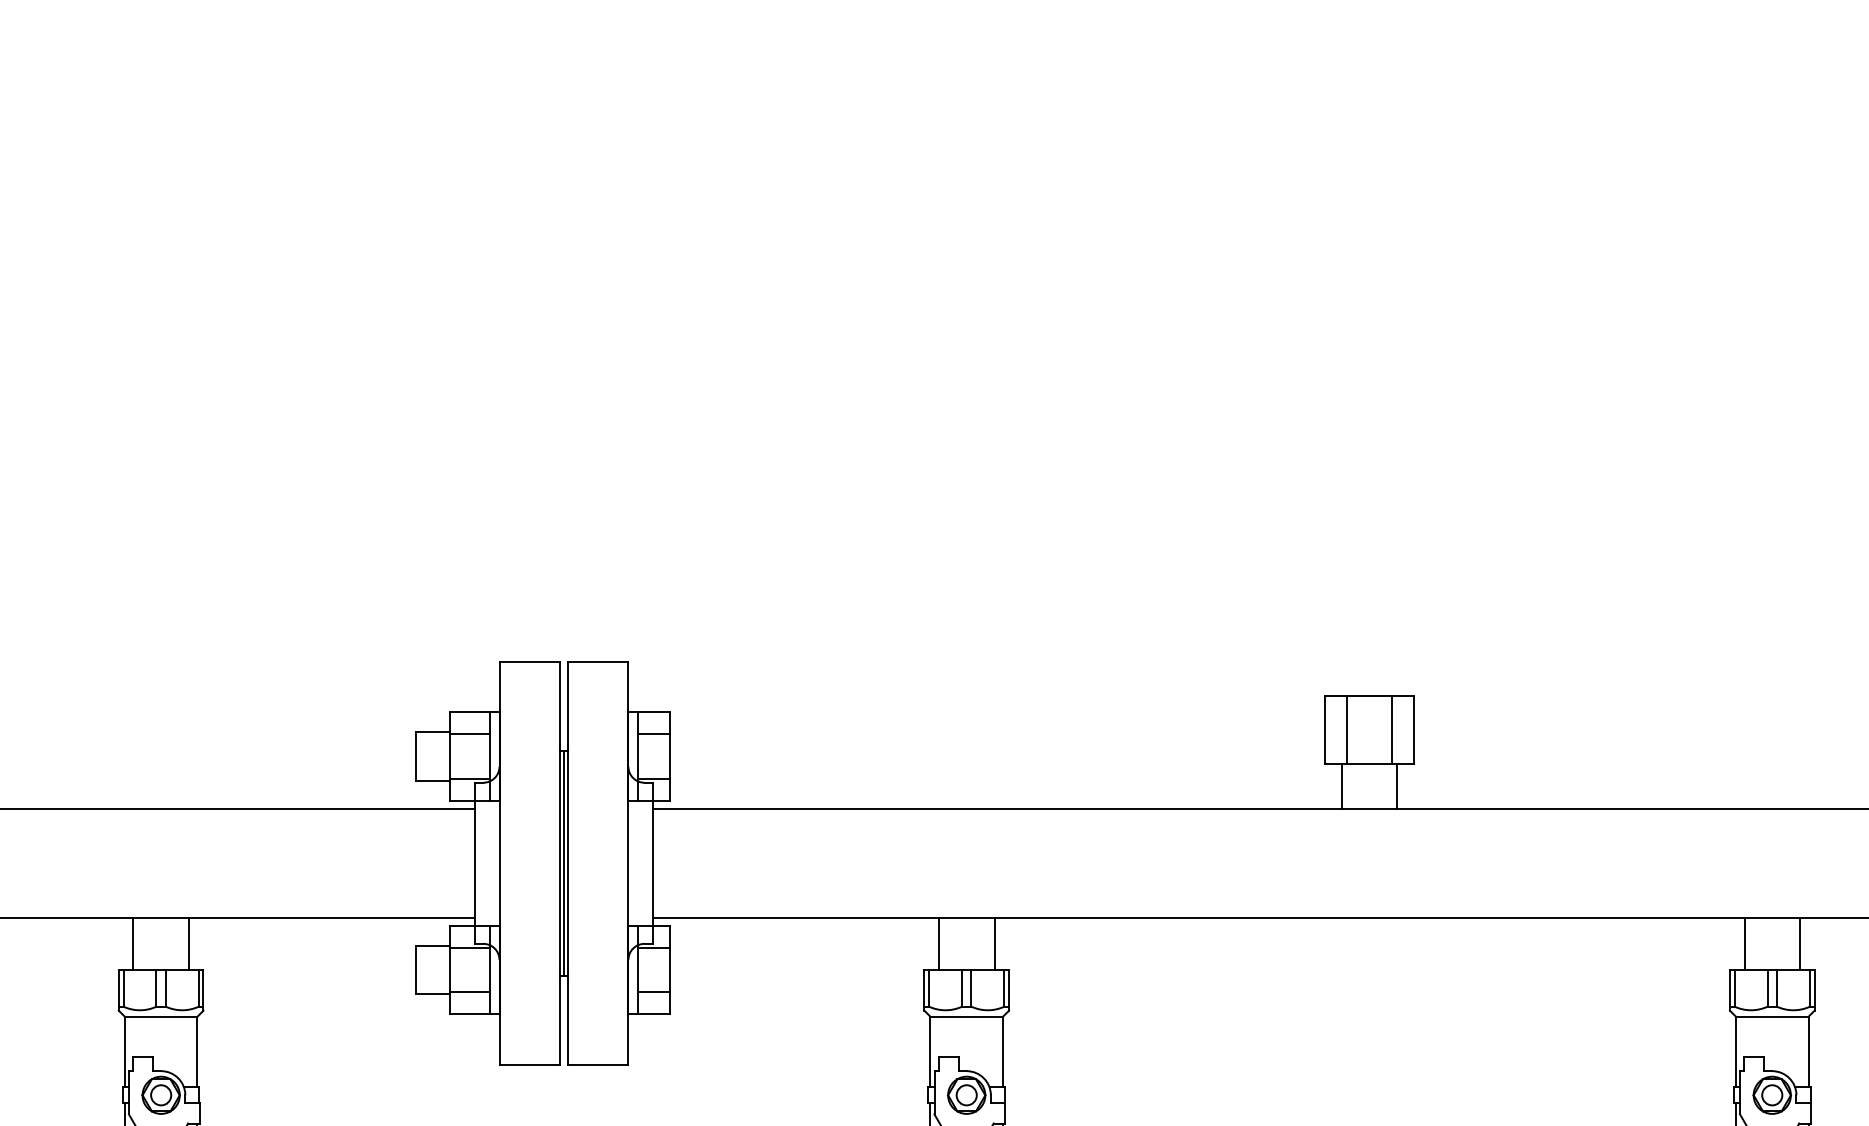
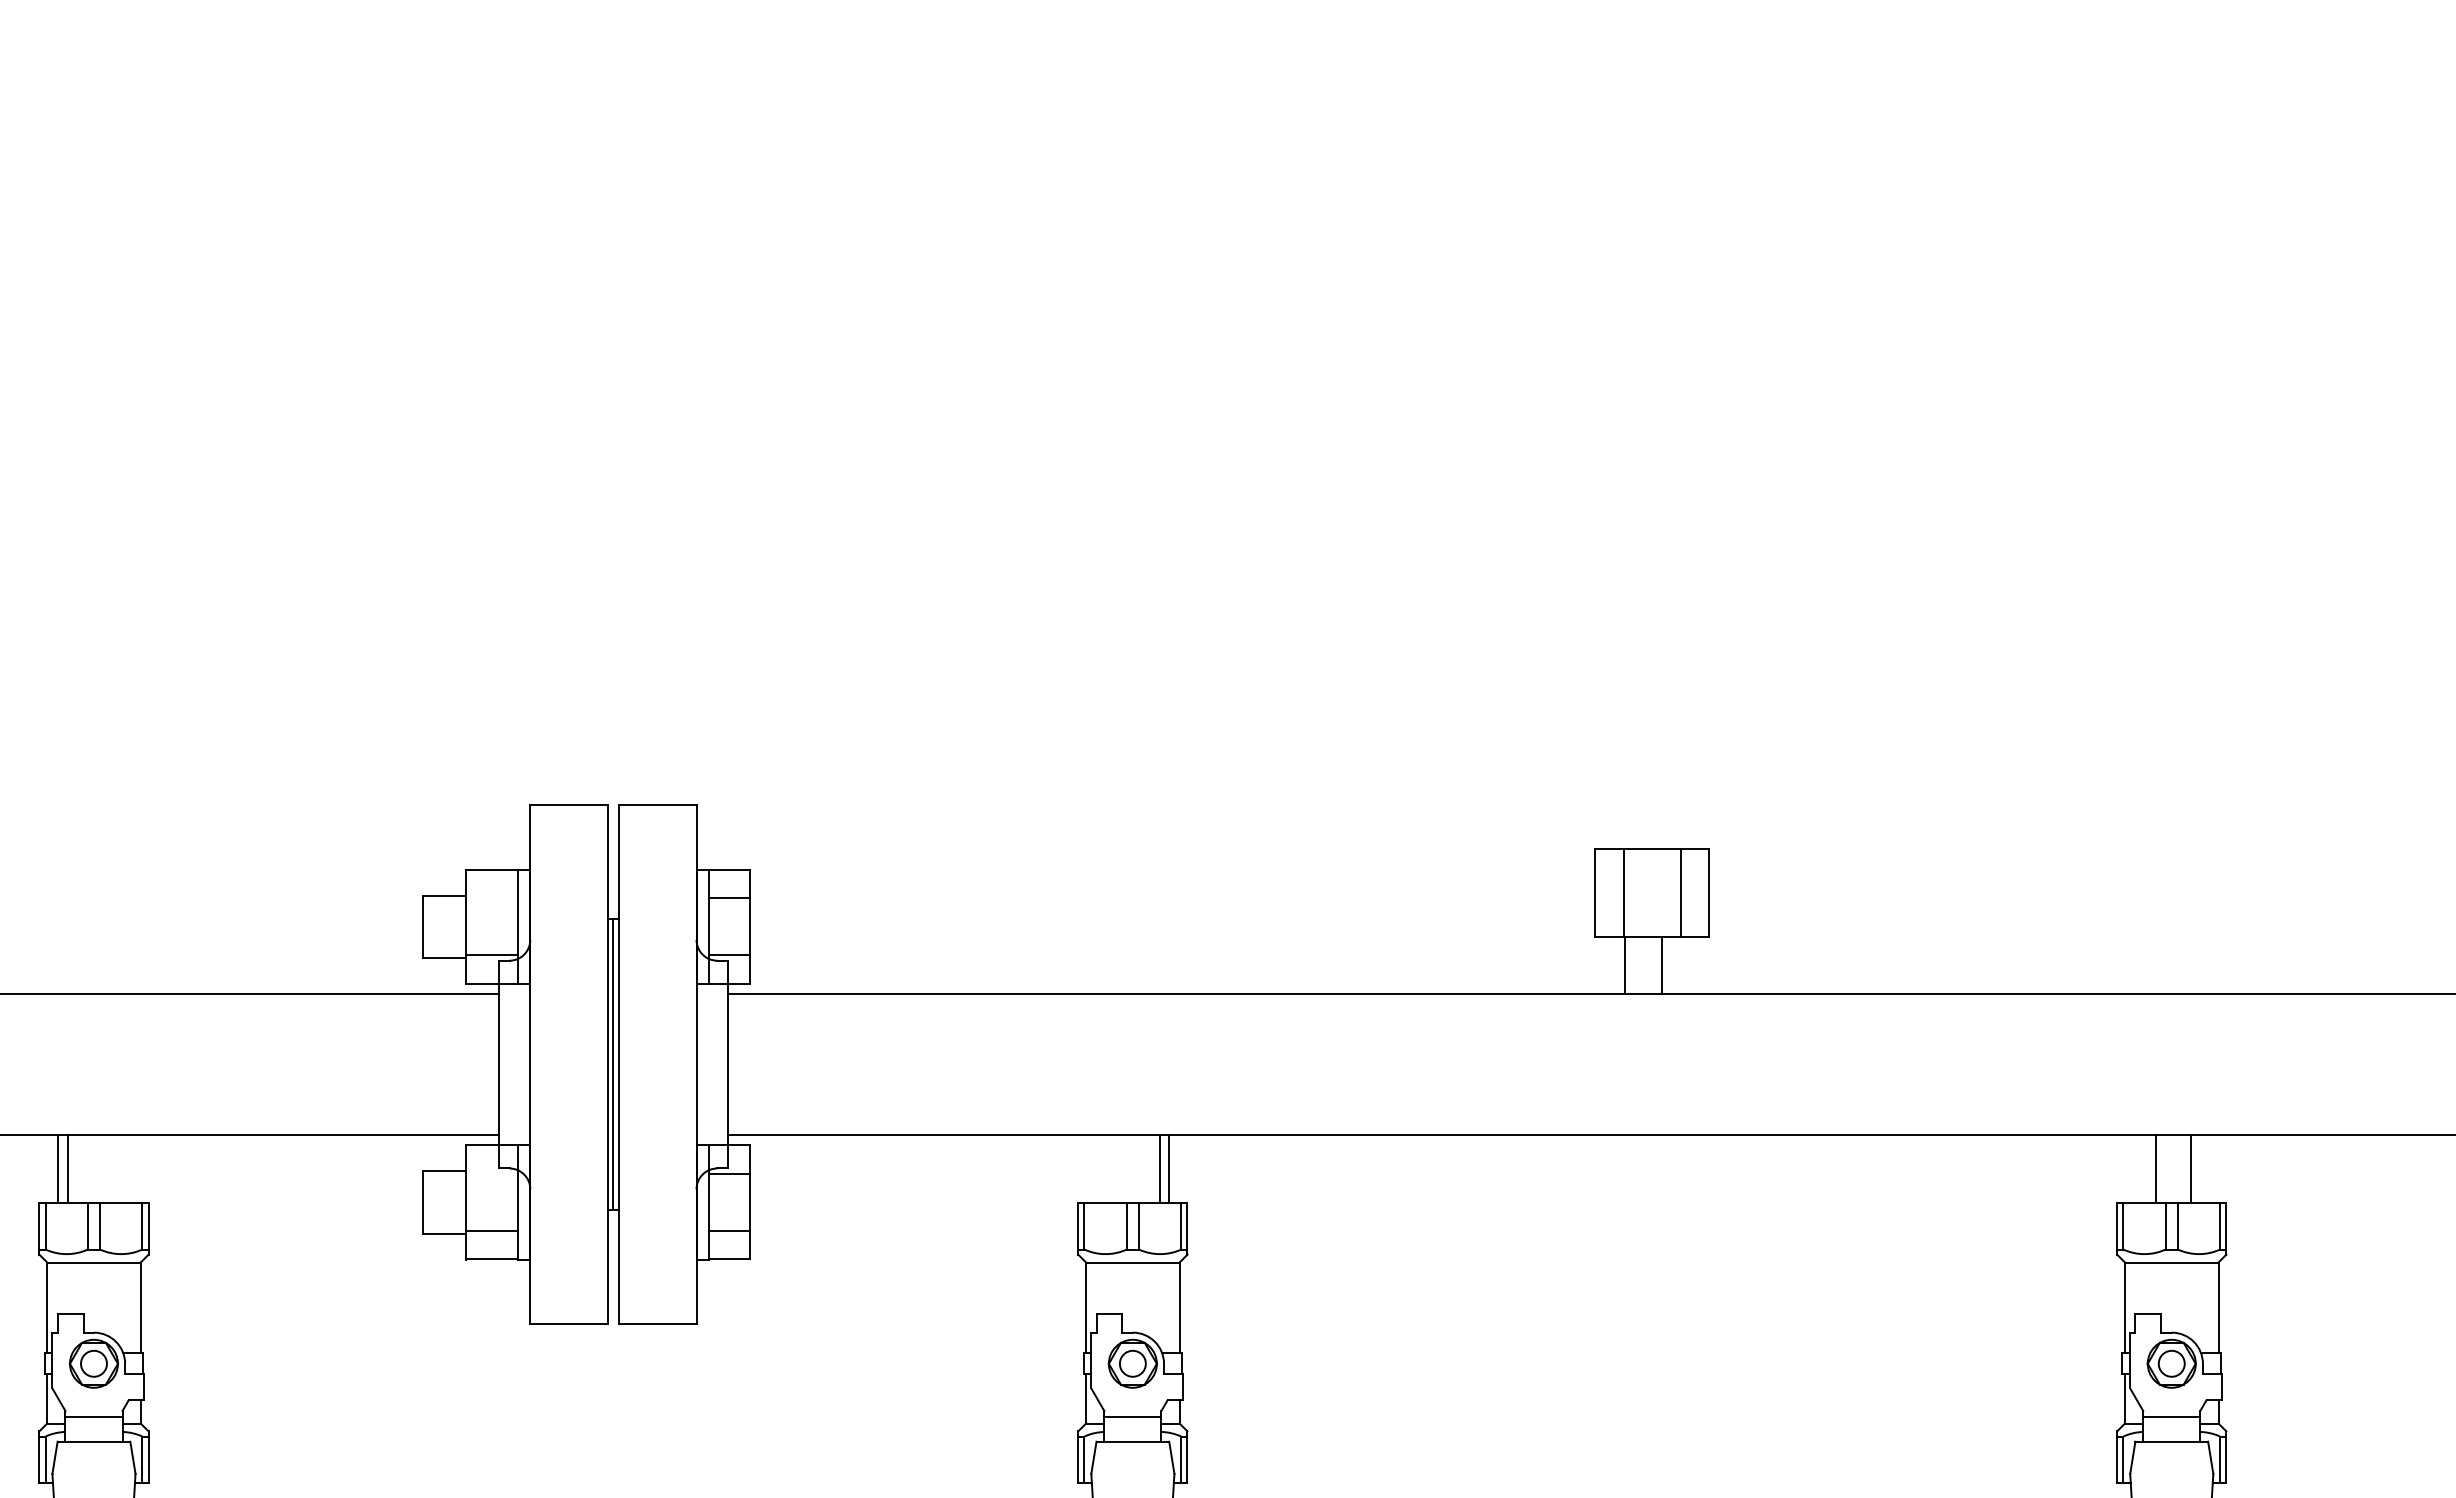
line: (470, 734) -> (492, 898), removed
line: (1341, 785) -> (1662, 964), moved
line: (1397, 785) -> (1625, 964), moved
line: (188, 943) -> (67, 1168), moved
line: (939, 943) -> (1160, 1168), moved
line: (1744, 943) -> (2190, 1168), moved
line: (1799, 943) -> (2155, 1168), moved
line: (470, 947) -> (492, 1173), removed

